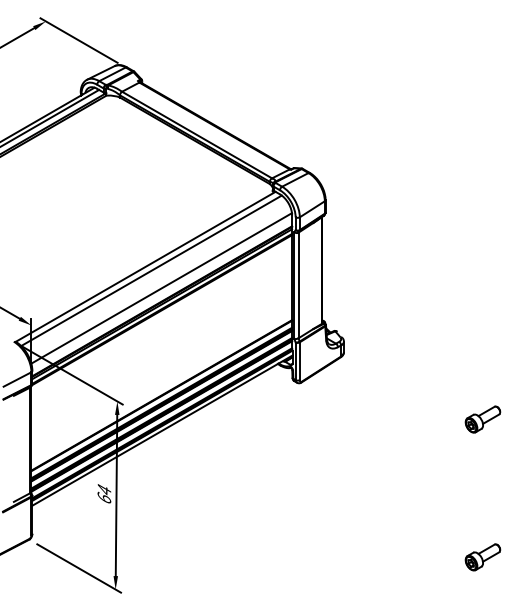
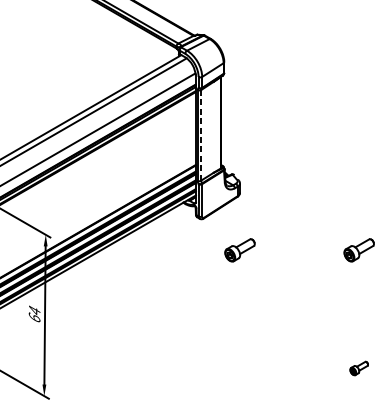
line: (298, 285) -> (201, 135), solid -> dashed
part: (343, 419) -> (239, 250), added
part: (482, 557) -> (358, 368), size x0.6

